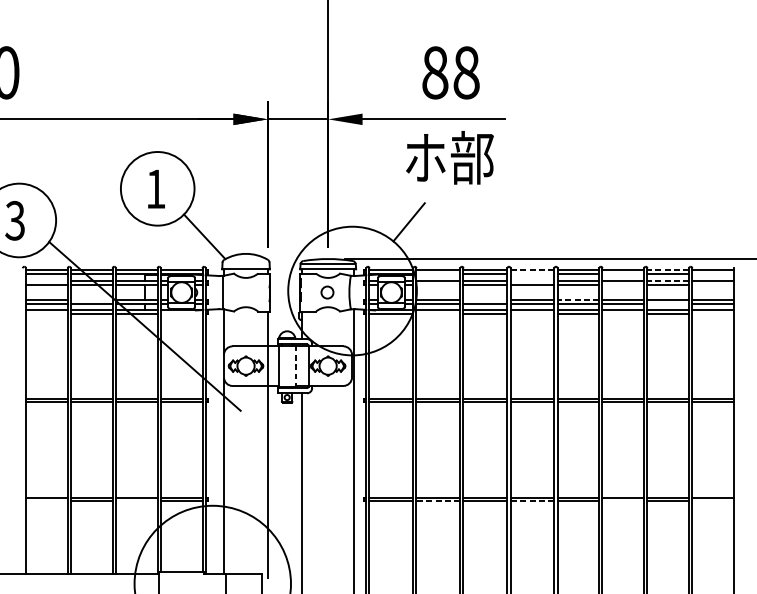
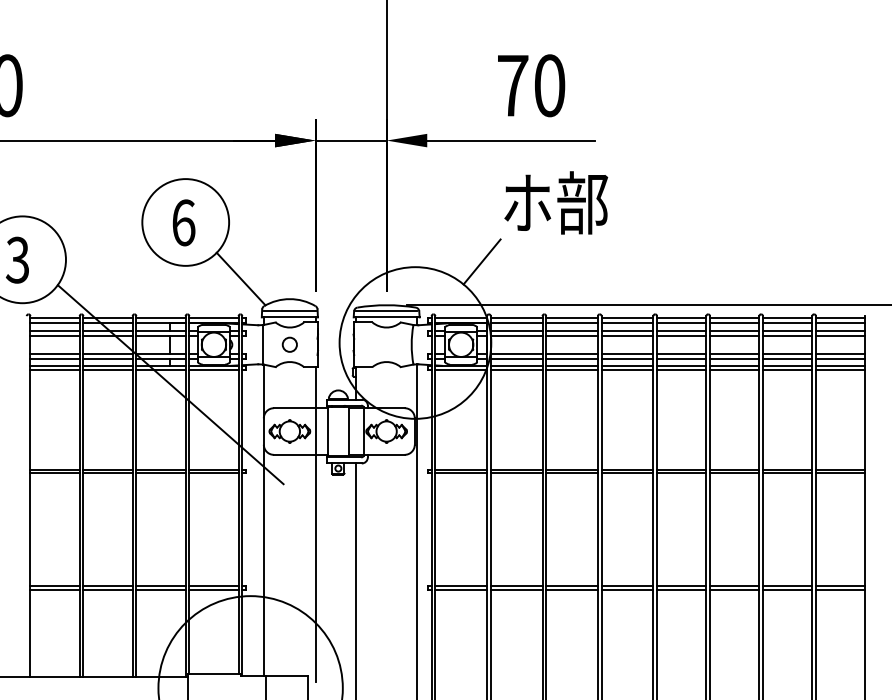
text: (451, 72) -> (531, 85), 88 -> 70
text: (450, 157) -> (556, 202), moved
text: (155, 188) -> (183, 222), 1 -> 6
line: (245, 264) -> (289, 311), added
line: (532, 269) -> (627, 317), dashed -> solid
line: (668, 269) -> (787, 317), dashed -> solid
line: (438, 273) -> (516, 322), added
line: (532, 273) -> (627, 322), added
line: (623, 273) -> (734, 322), added
line: (713, 273) -> (840, 322), added
line: (46, 280) -> (54, 330), added
line: (532, 280) -> (627, 330), added
line: (668, 280) -> (787, 330), dashed -> solid
line: (438, 284) -> (516, 335), added
line: (623, 284) -> (734, 335), added
line: (713, 284) -> (840, 335), added
circle: (327, 292) -> (289, 344), moved
line: (91, 300) -> (107, 354), added
line: (484, 300) -> (571, 354), added
line: (578, 300) -> (681, 354), dashed -> solid
line: (668, 304) -> (787, 358), added
line: (46, 314) -> (54, 370), added
line: (181, 314) -> (213, 370), added
line: (438, 314) -> (516, 370), added
line: (532, 314) -> (627, 370), added
line: (623, 314) -> (734, 370), added
line: (713, 314) -> (840, 370), added
line: (295, 366) -> (348, 432), dashed -> solid
line: (46, 501) -> (54, 590), added
line: (136, 501) -> (160, 590), added
line: (438, 501) -> (516, 590), dashed -> solid
line: (532, 501) -> (627, 590), dashed -> solid
line: (623, 501) -> (734, 590), added
line: (713, 501) -> (840, 590), added

